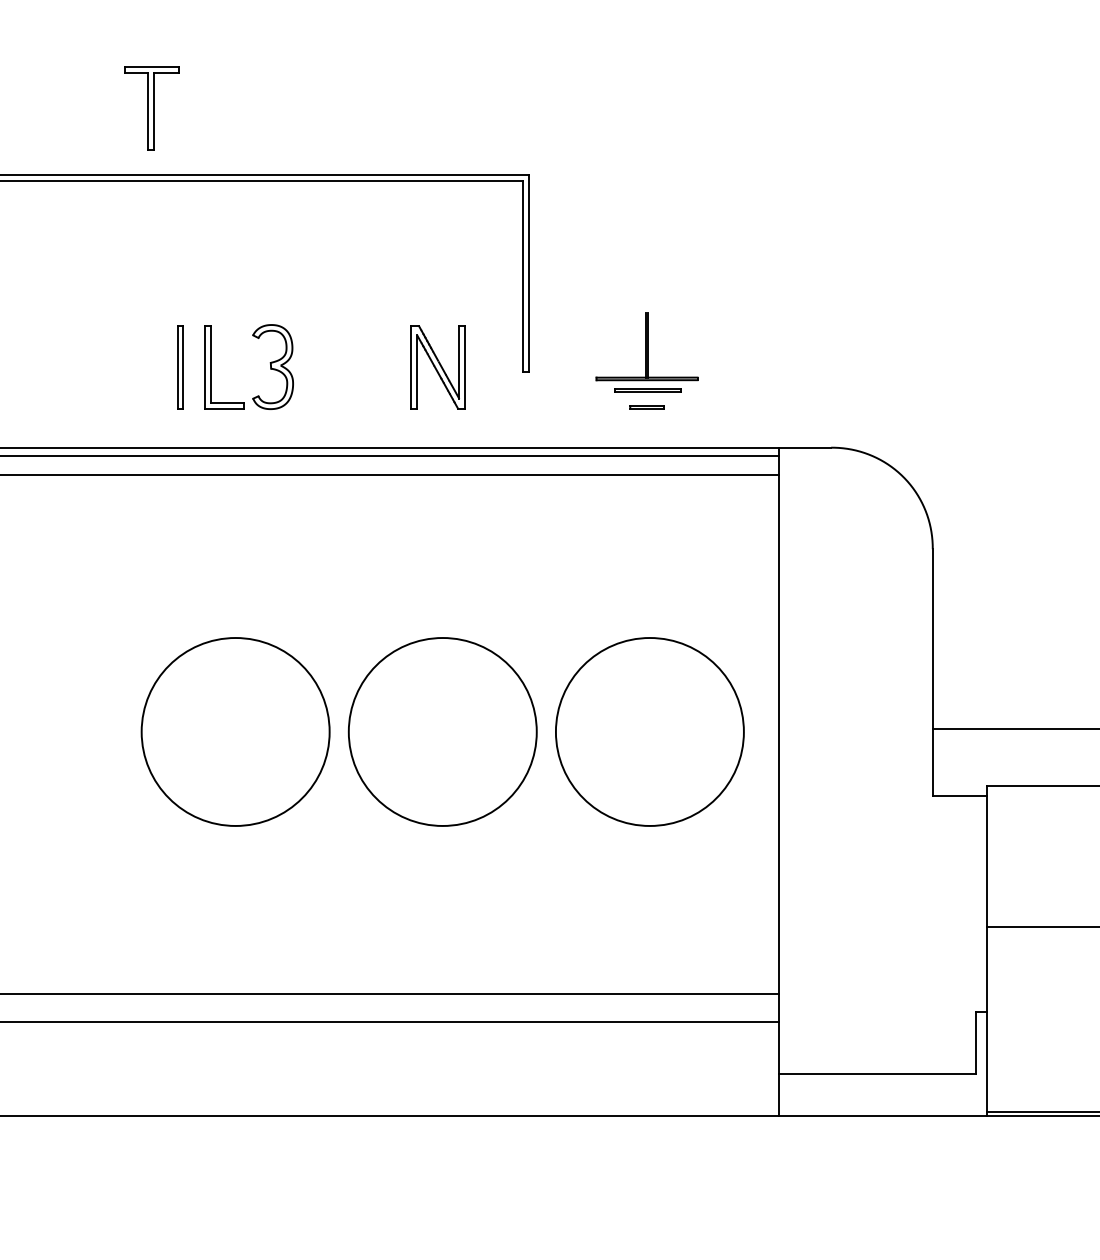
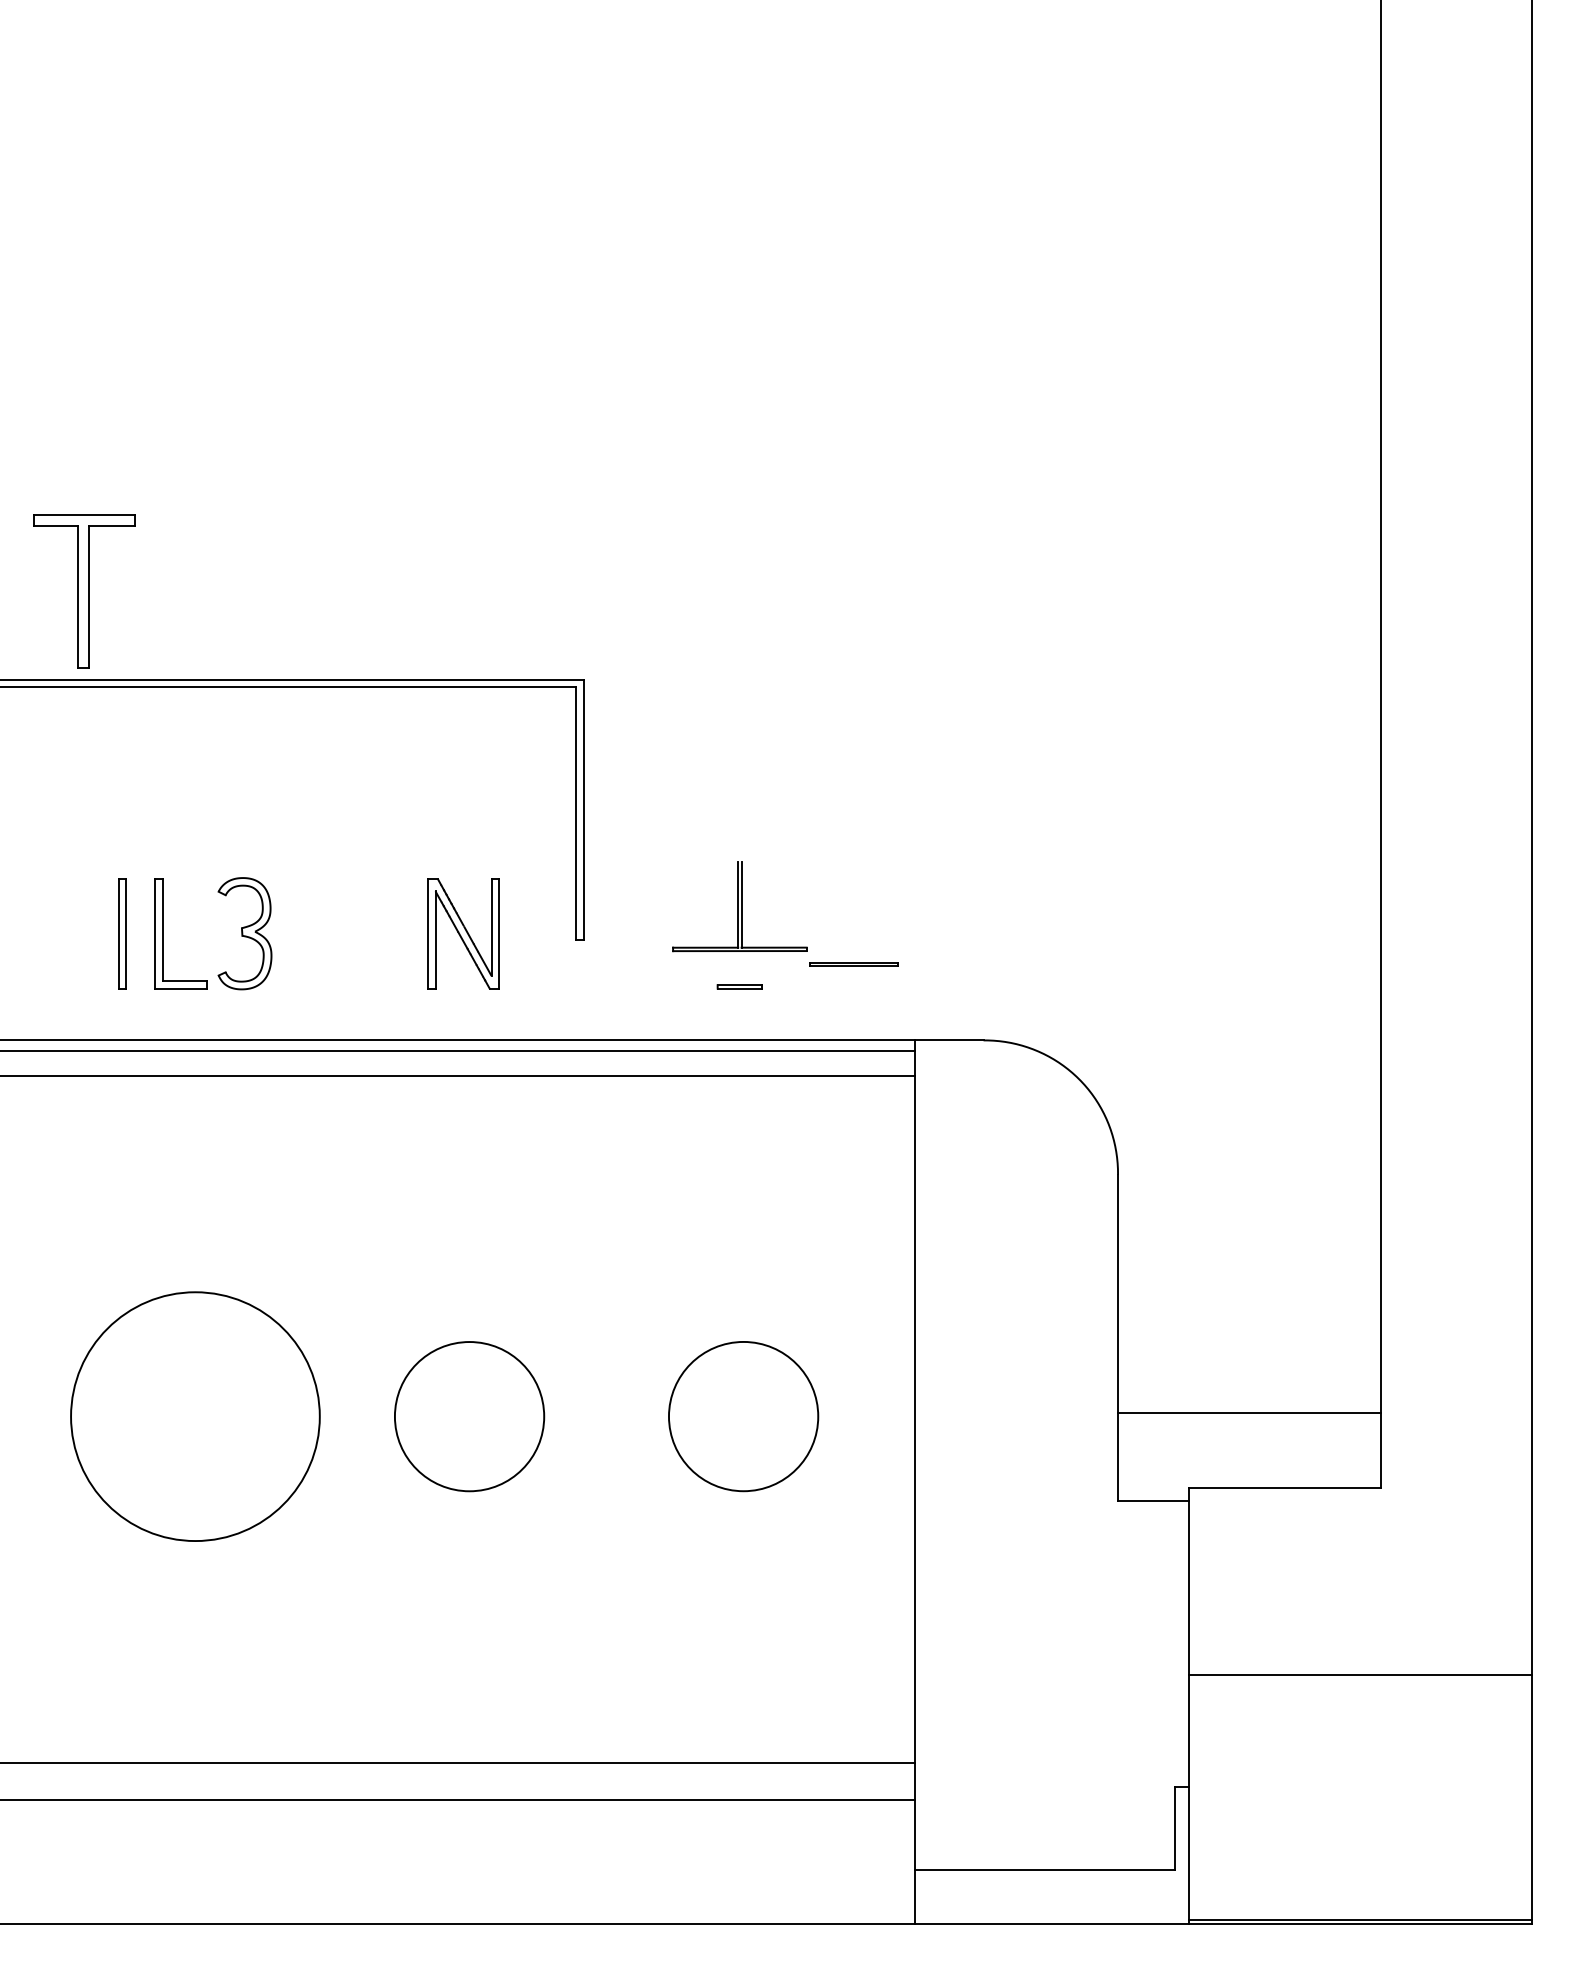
part: (151, 107) -> (84, 590), size x1.4
line: (647, 389) -> (853, 963), moved
circle: (442, 731) -> (469, 1416), size x0.6
circle: (649, 731) -> (743, 1416), size x0.6

